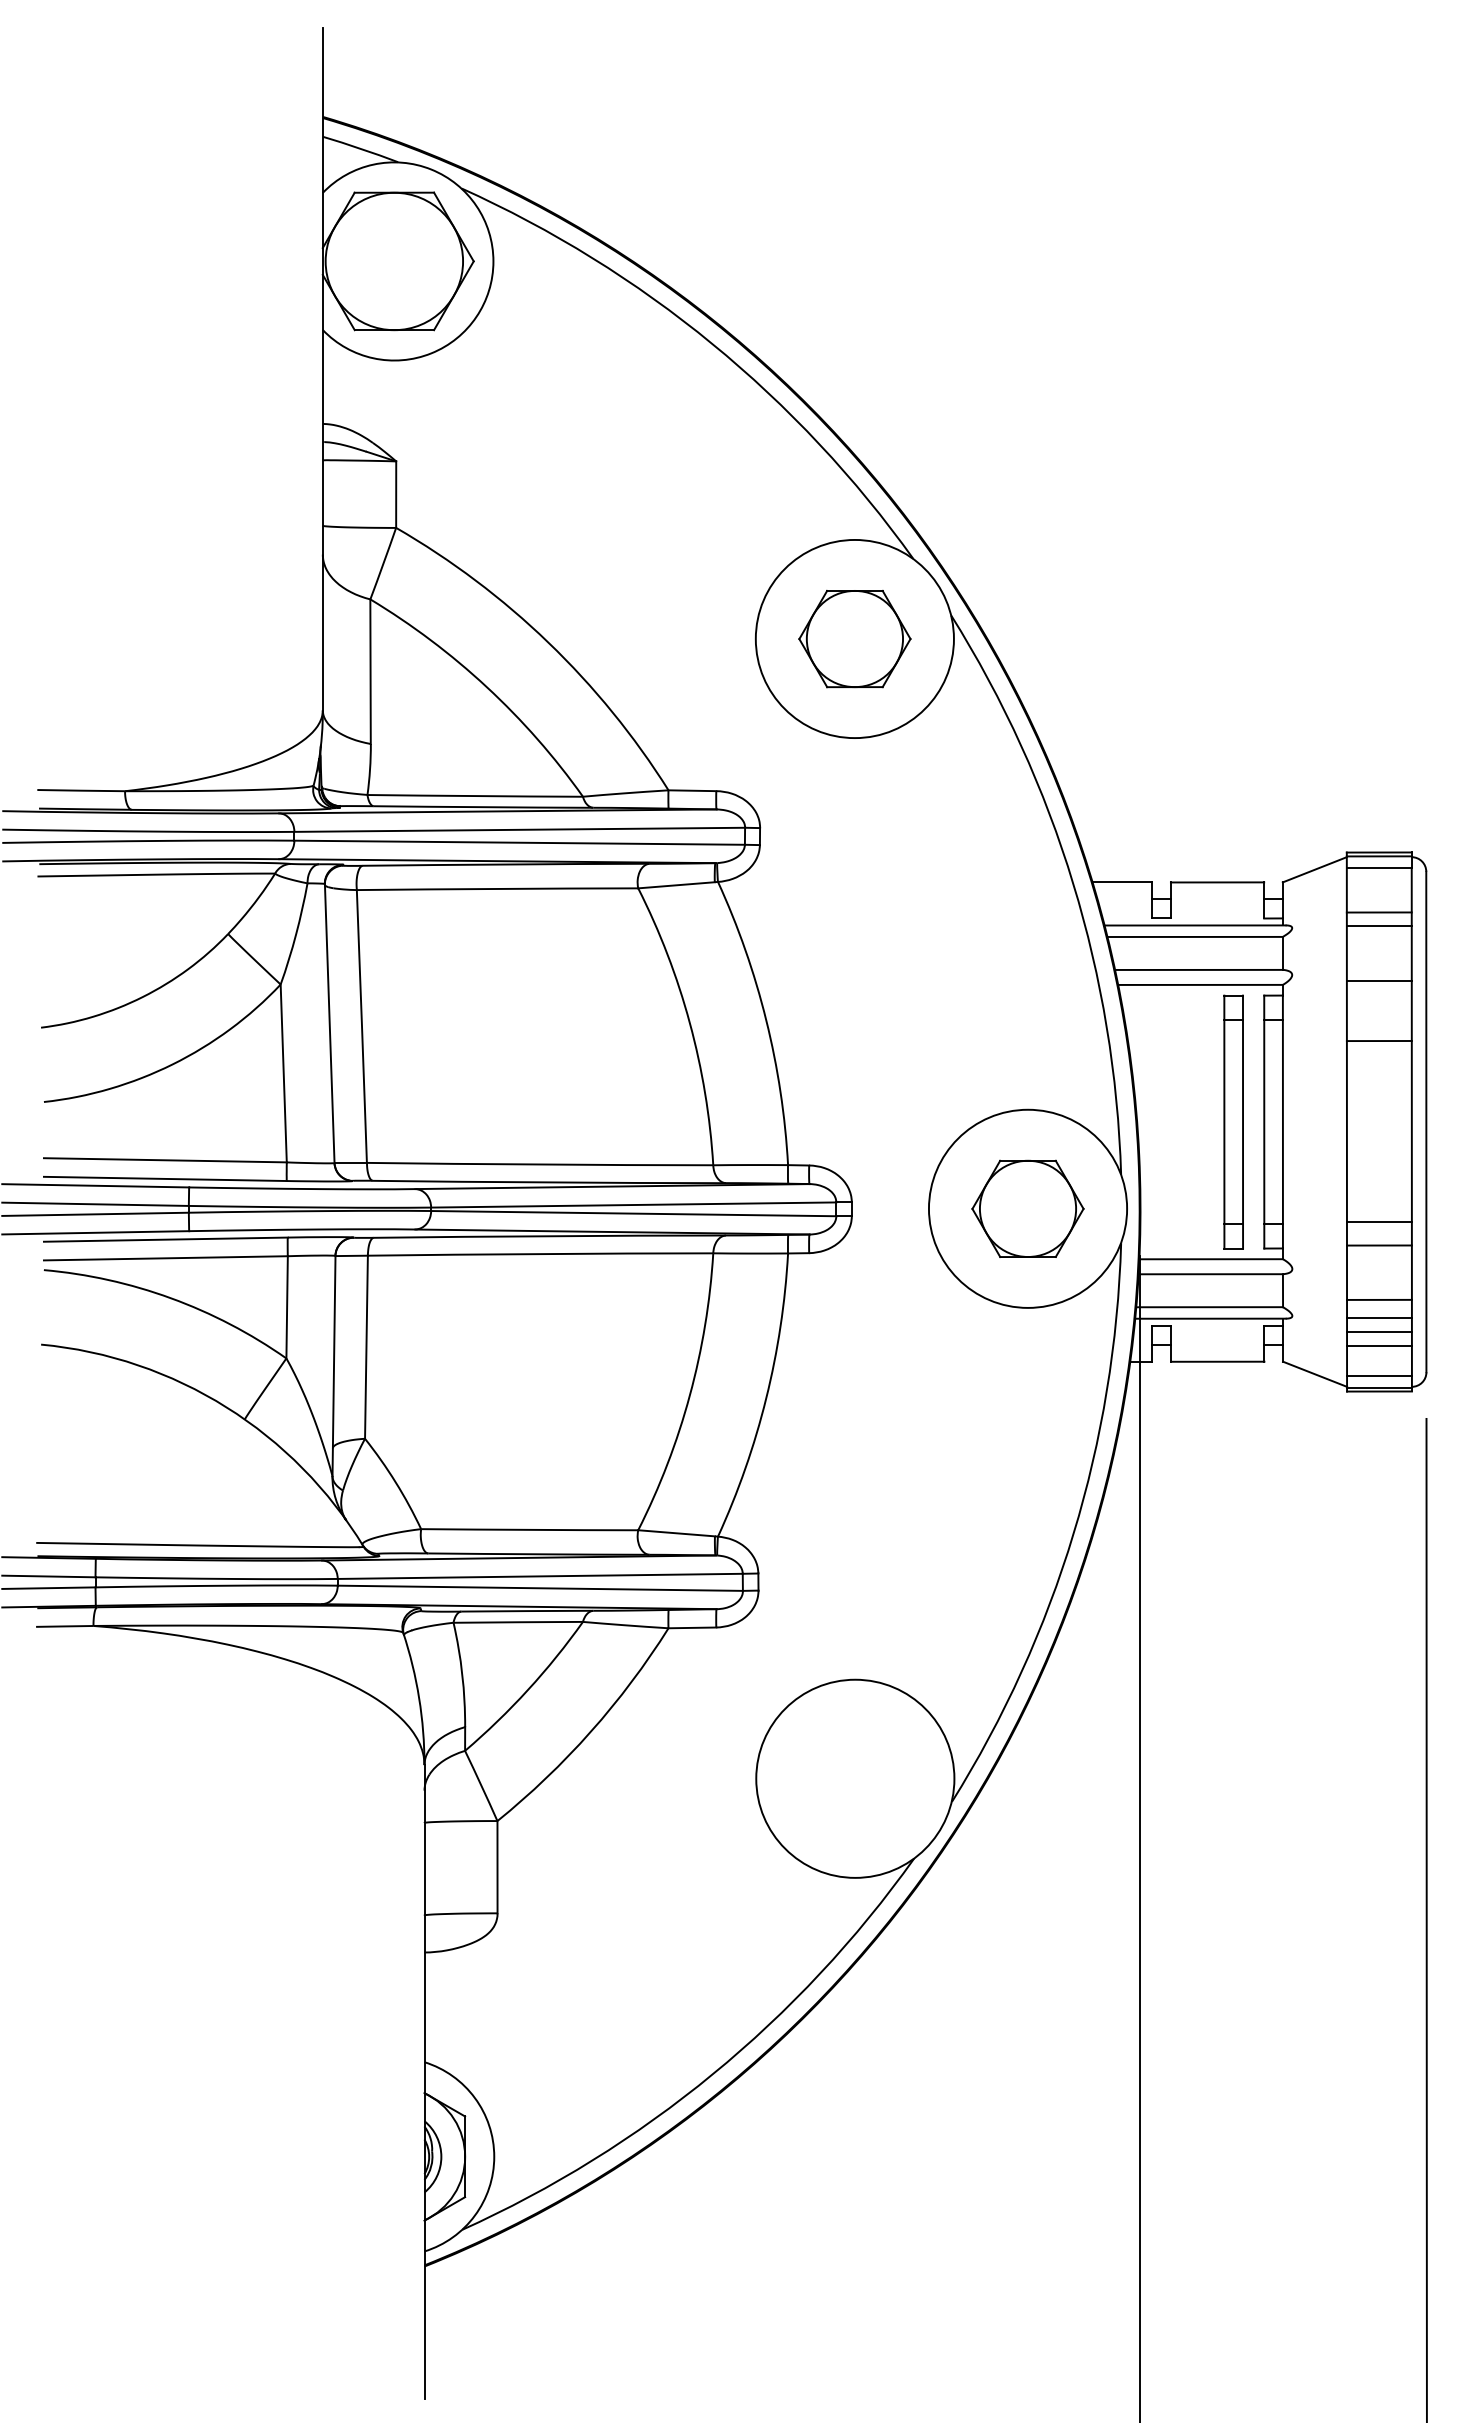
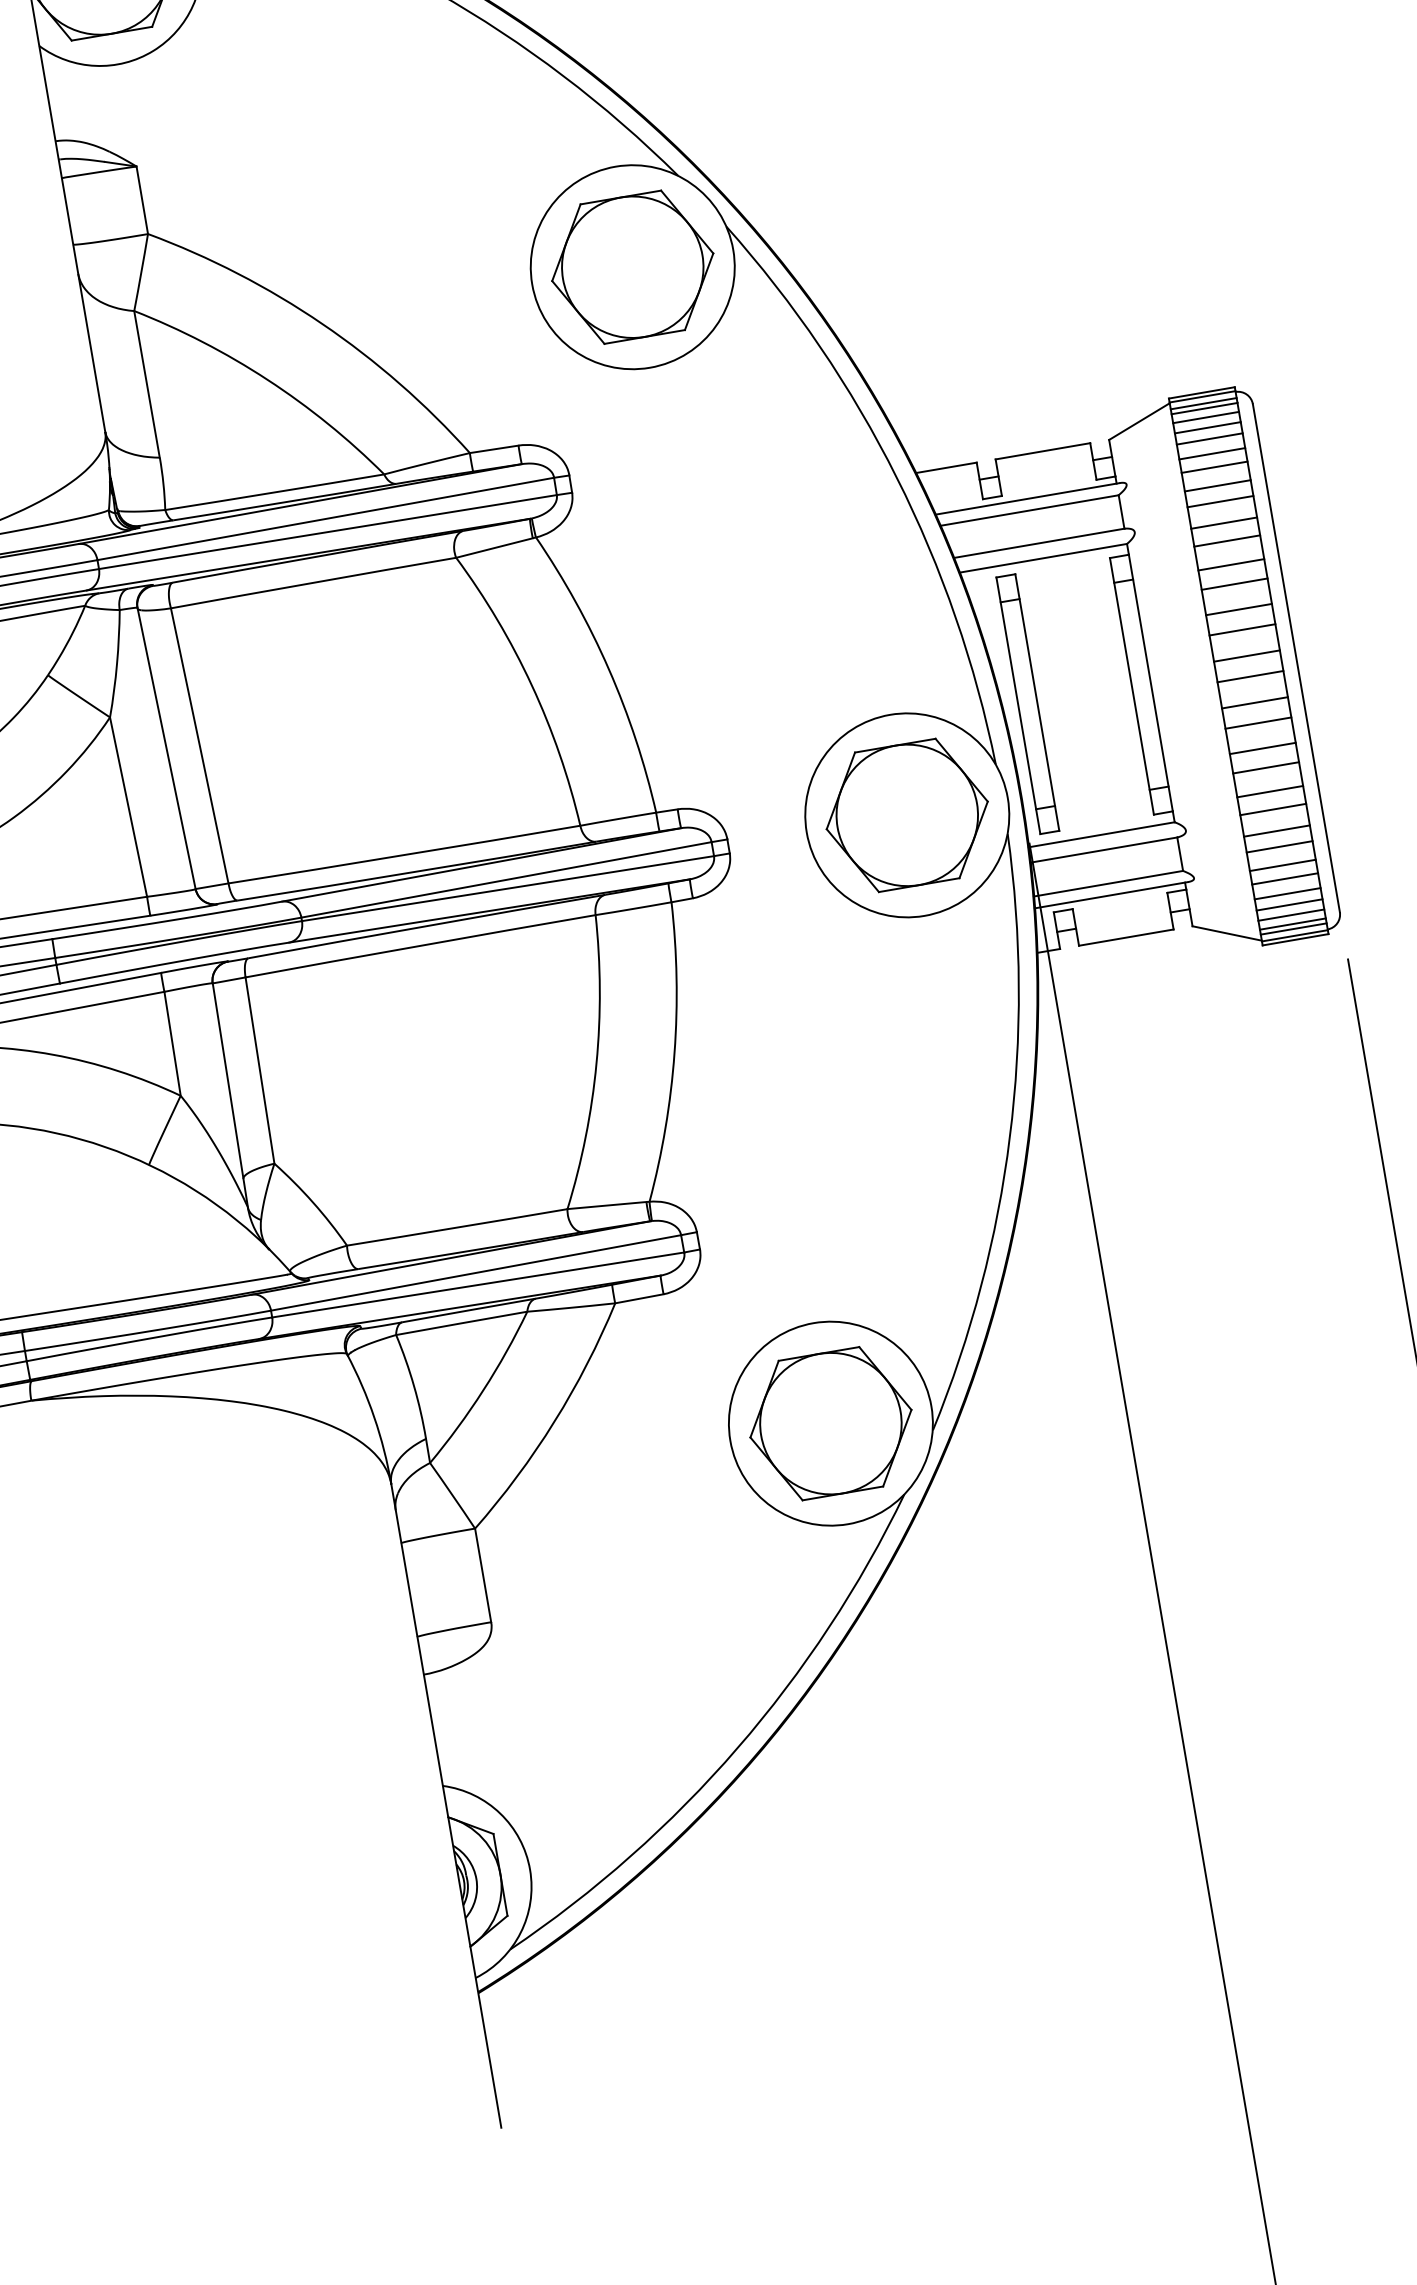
part: (854, 638) -> (632, 266), size x1.43
line: (1378, 863) -> (1202, 404), added
line: (1378, 876) -> (1205, 417), added
line: (1378, 886) -> (1206, 427), added
line: (1378, 897) -> (1208, 438), added
line: (1378, 944) -> (1217, 486), added
line: (1378, 959) -> (1219, 501), added
line: (1378, 998) -> (1226, 541), added
line: (1378, 1021) -> (1230, 564), added
line: (1378, 1066) -> (1238, 610), added
line: (1378, 1086) -> (1241, 630), added
line: (1378, 1111) -> (1246, 655), added
part: (1233, 1121) -> (1027, 703), moved
line: (1378, 1132) -> (1249, 677), added
line: (1378, 1157) -> (1253, 702), added
line: (1378, 1177) -> (1257, 722), added
line: (1378, 1202) -> (1261, 748), added
part: (1027, 1208) -> (906, 815), size x1.43
line: (1378, 1263) -> (1272, 810), added
line: (1378, 1284) -> (1276, 831), added
line: (1378, 1357) -> (1288, 905), added
line: (1378, 1367) -> (1290, 915), added
line: (1379, 1380) -> (1293, 928), added
part: (855, 1778) -> (831, 1423), added

